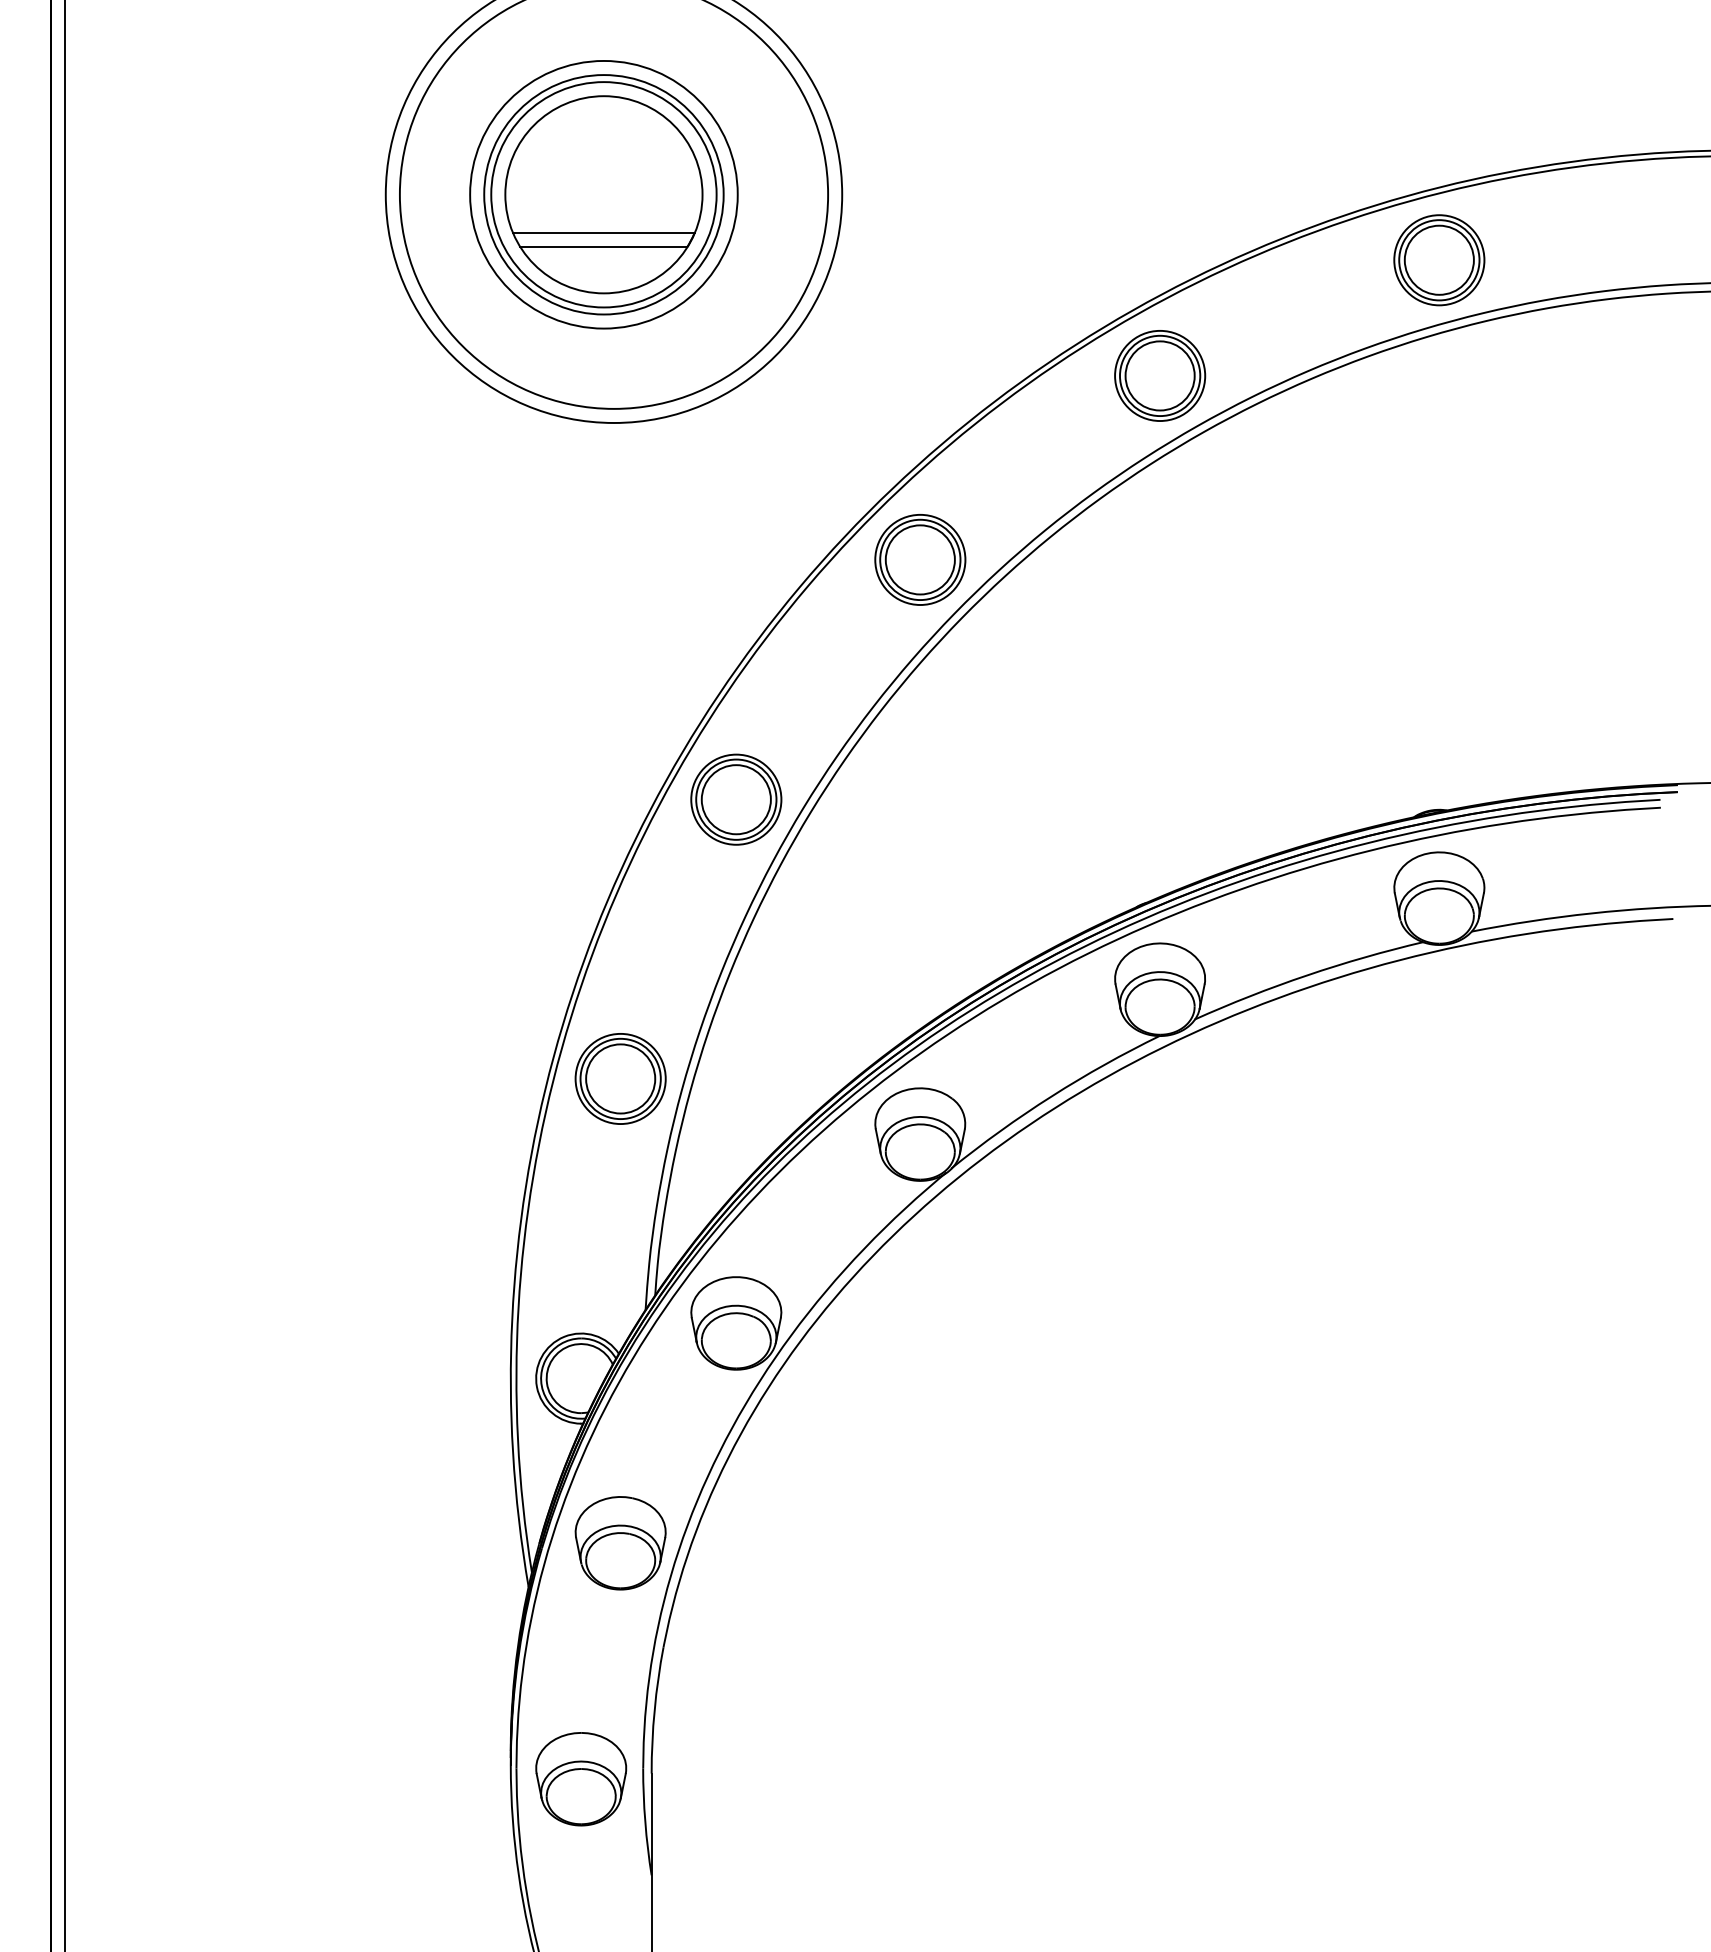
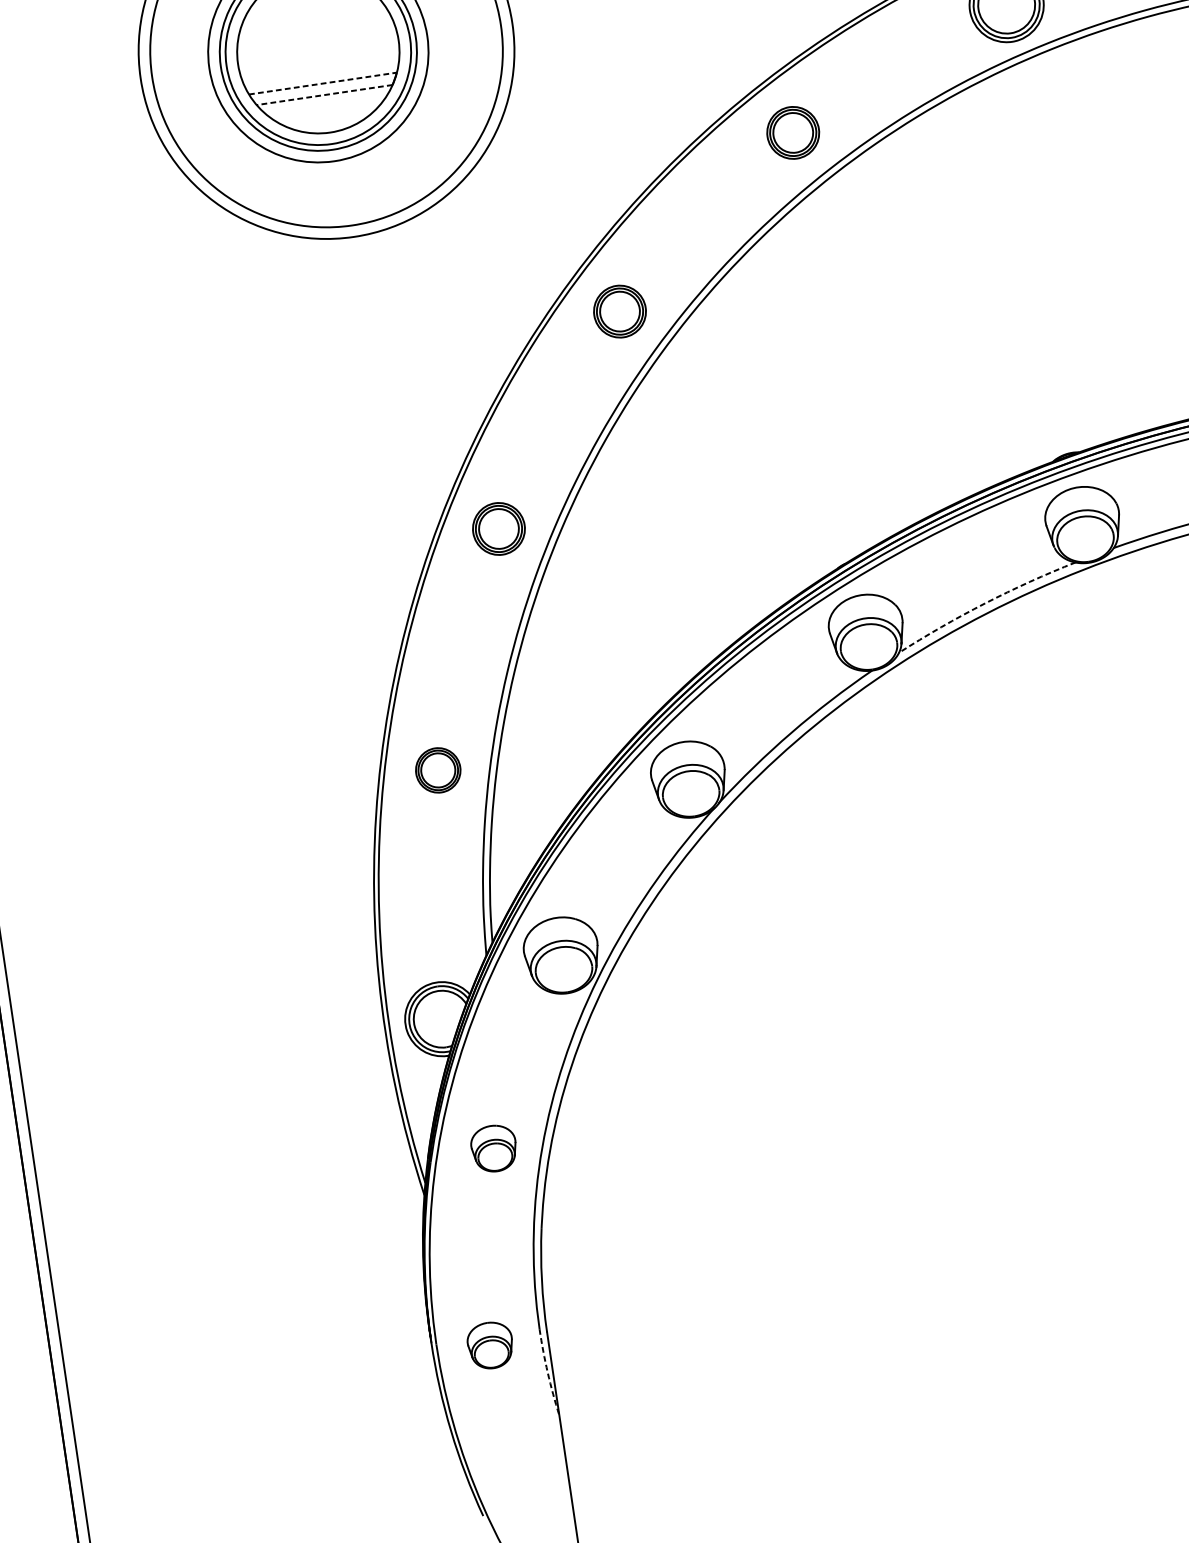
line: (603, 233) -> (322, 83), solid -> dashed
line: (603, 247) -> (324, 95), solid -> dashed
part: (1160, 375) -> (793, 132), size x0.7
part: (920, 559) -> (620, 311), size x0.7
part: (736, 799) -> (499, 528), size x0.7
arc: (1307, 975) -> (985, 603), solid -> dashed
part: (620, 1078) -> (438, 770), size x0.6
part: (620, 1543) -> (494, 1148), size x0.6
part: (581, 1779) -> (490, 1345), size x0.6
arc: (645, 1822) -> (547, 1373), solid -> dashed

